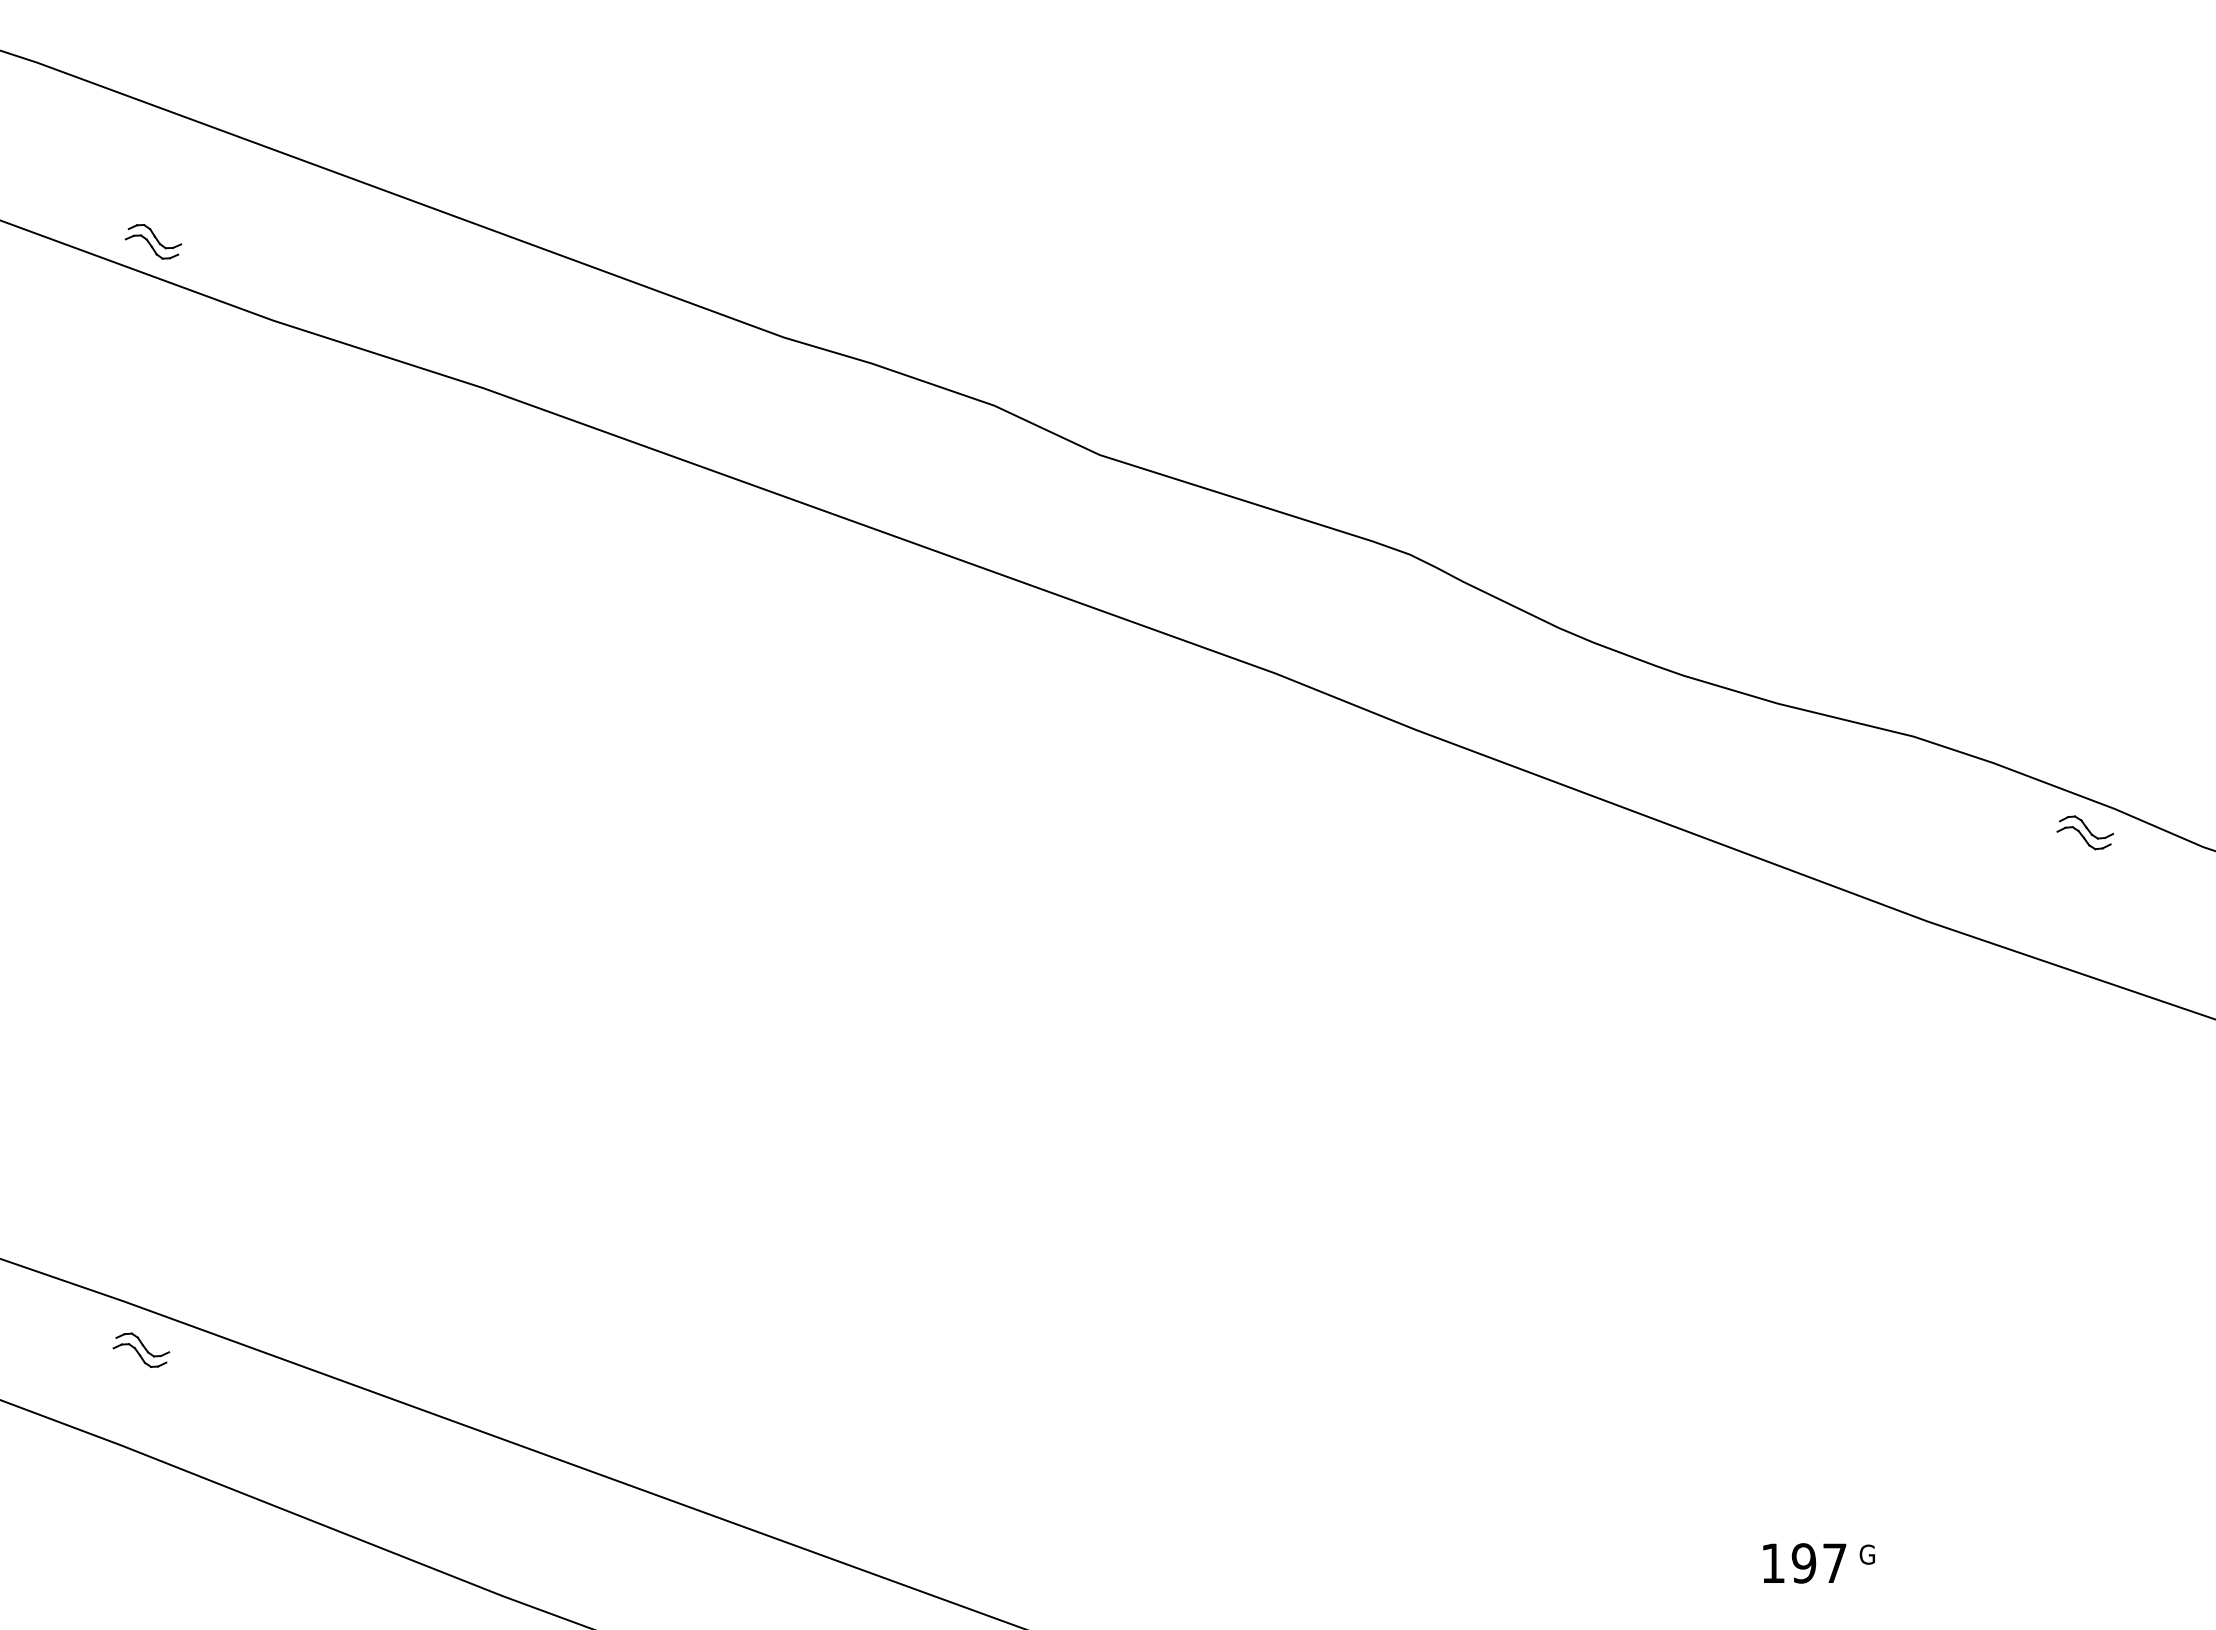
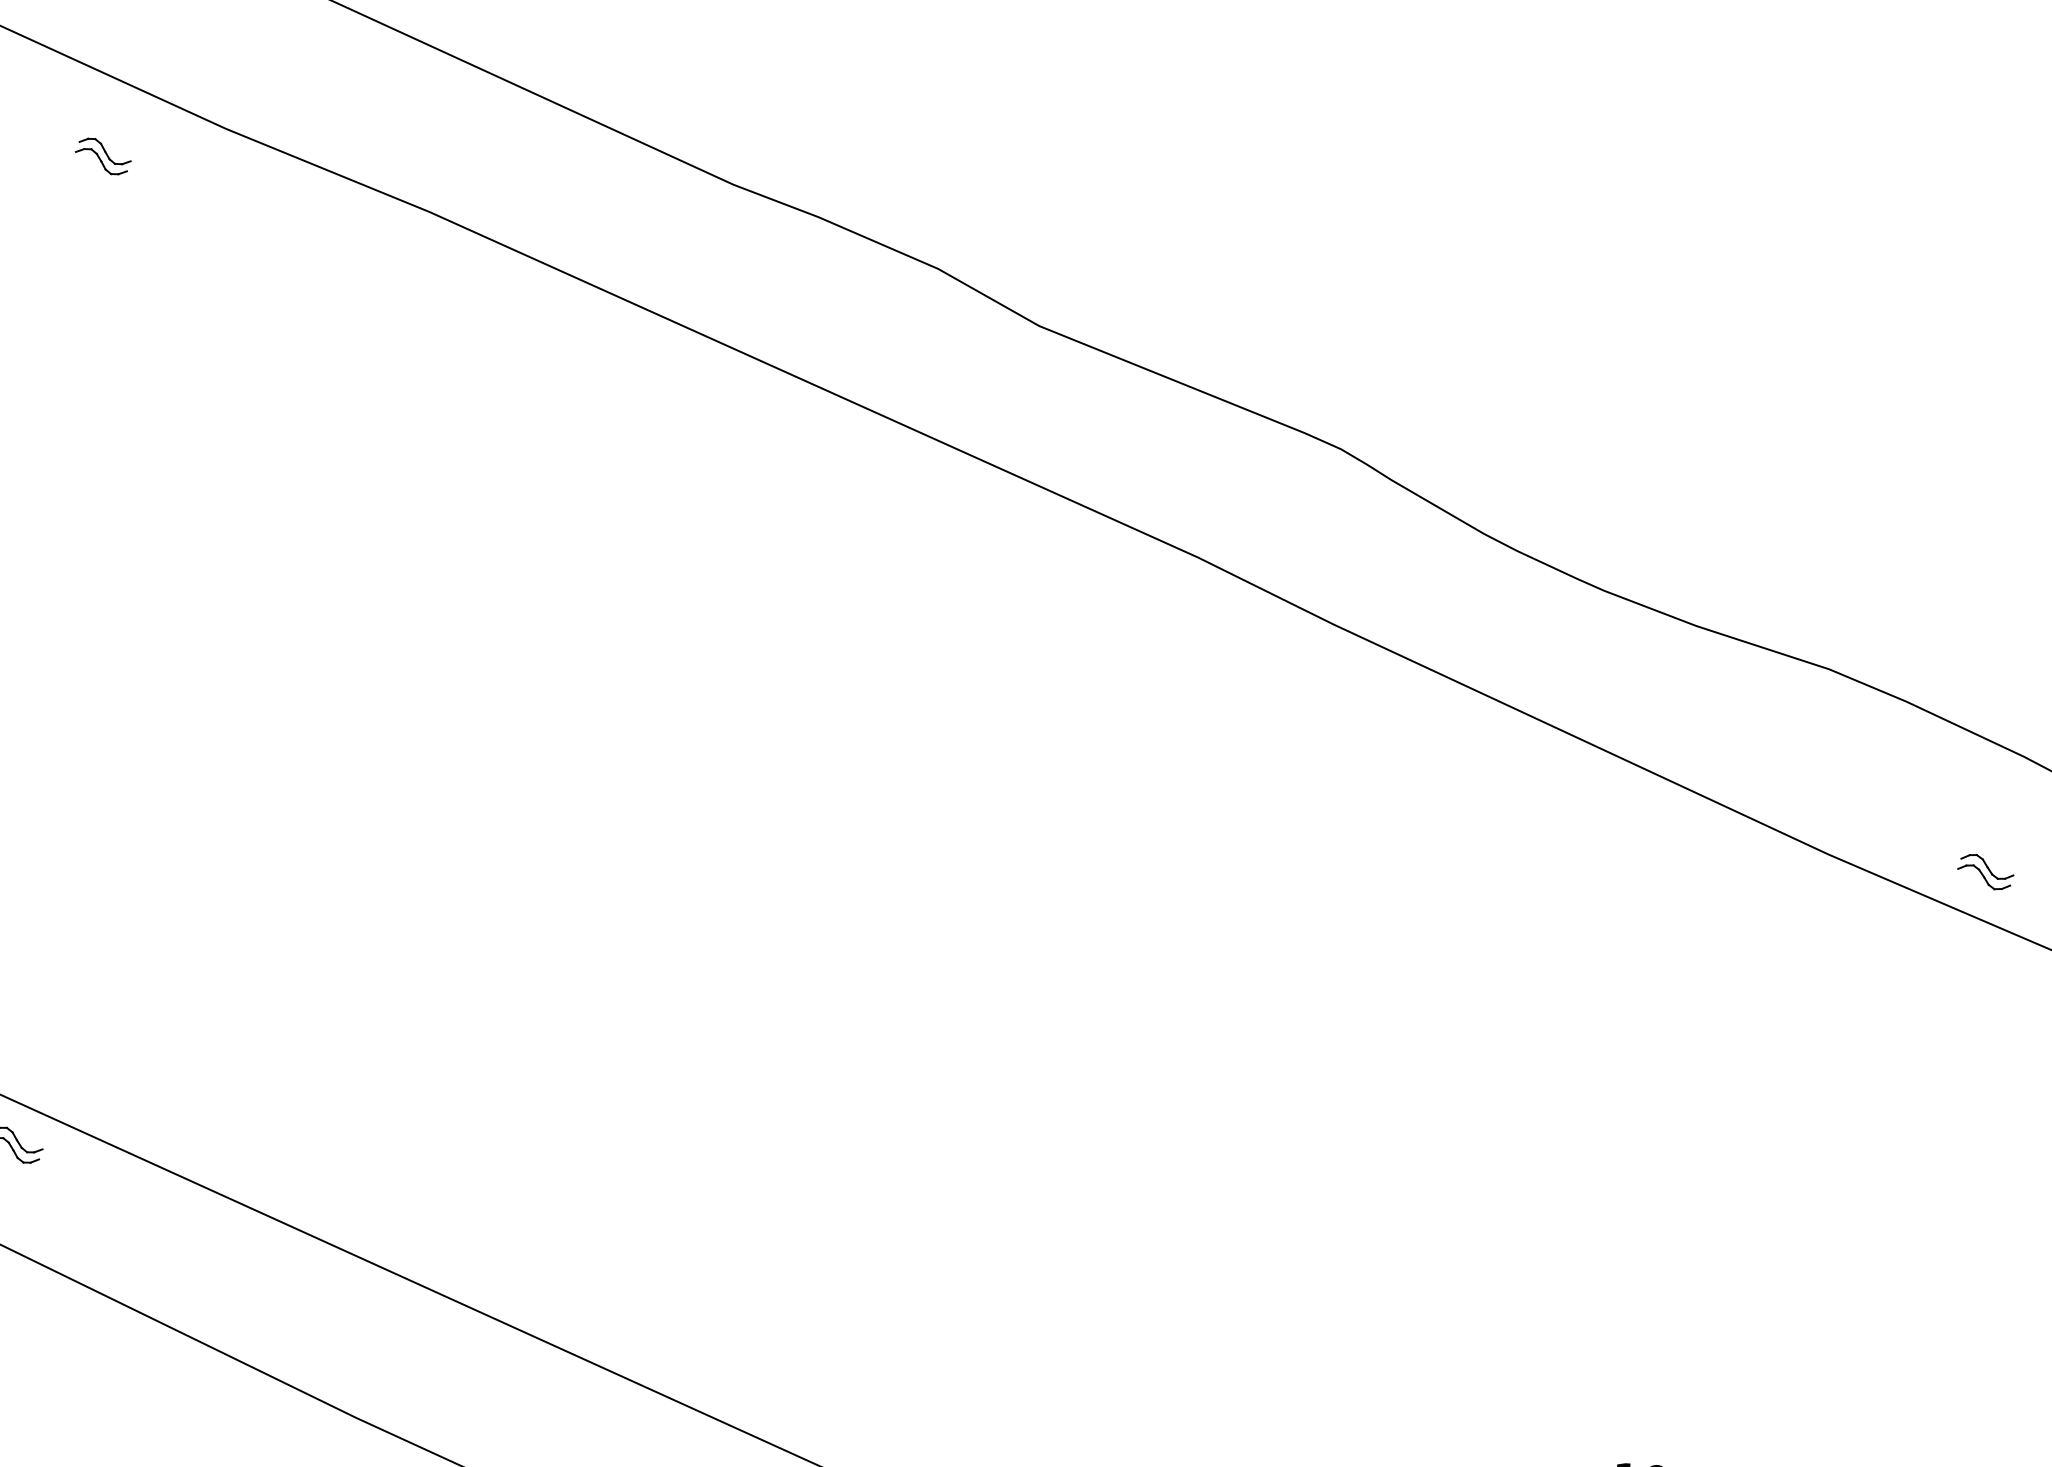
part: (153, 241) -> (103, 156), moved
part: (2085, 832) -> (1985, 871), moved

